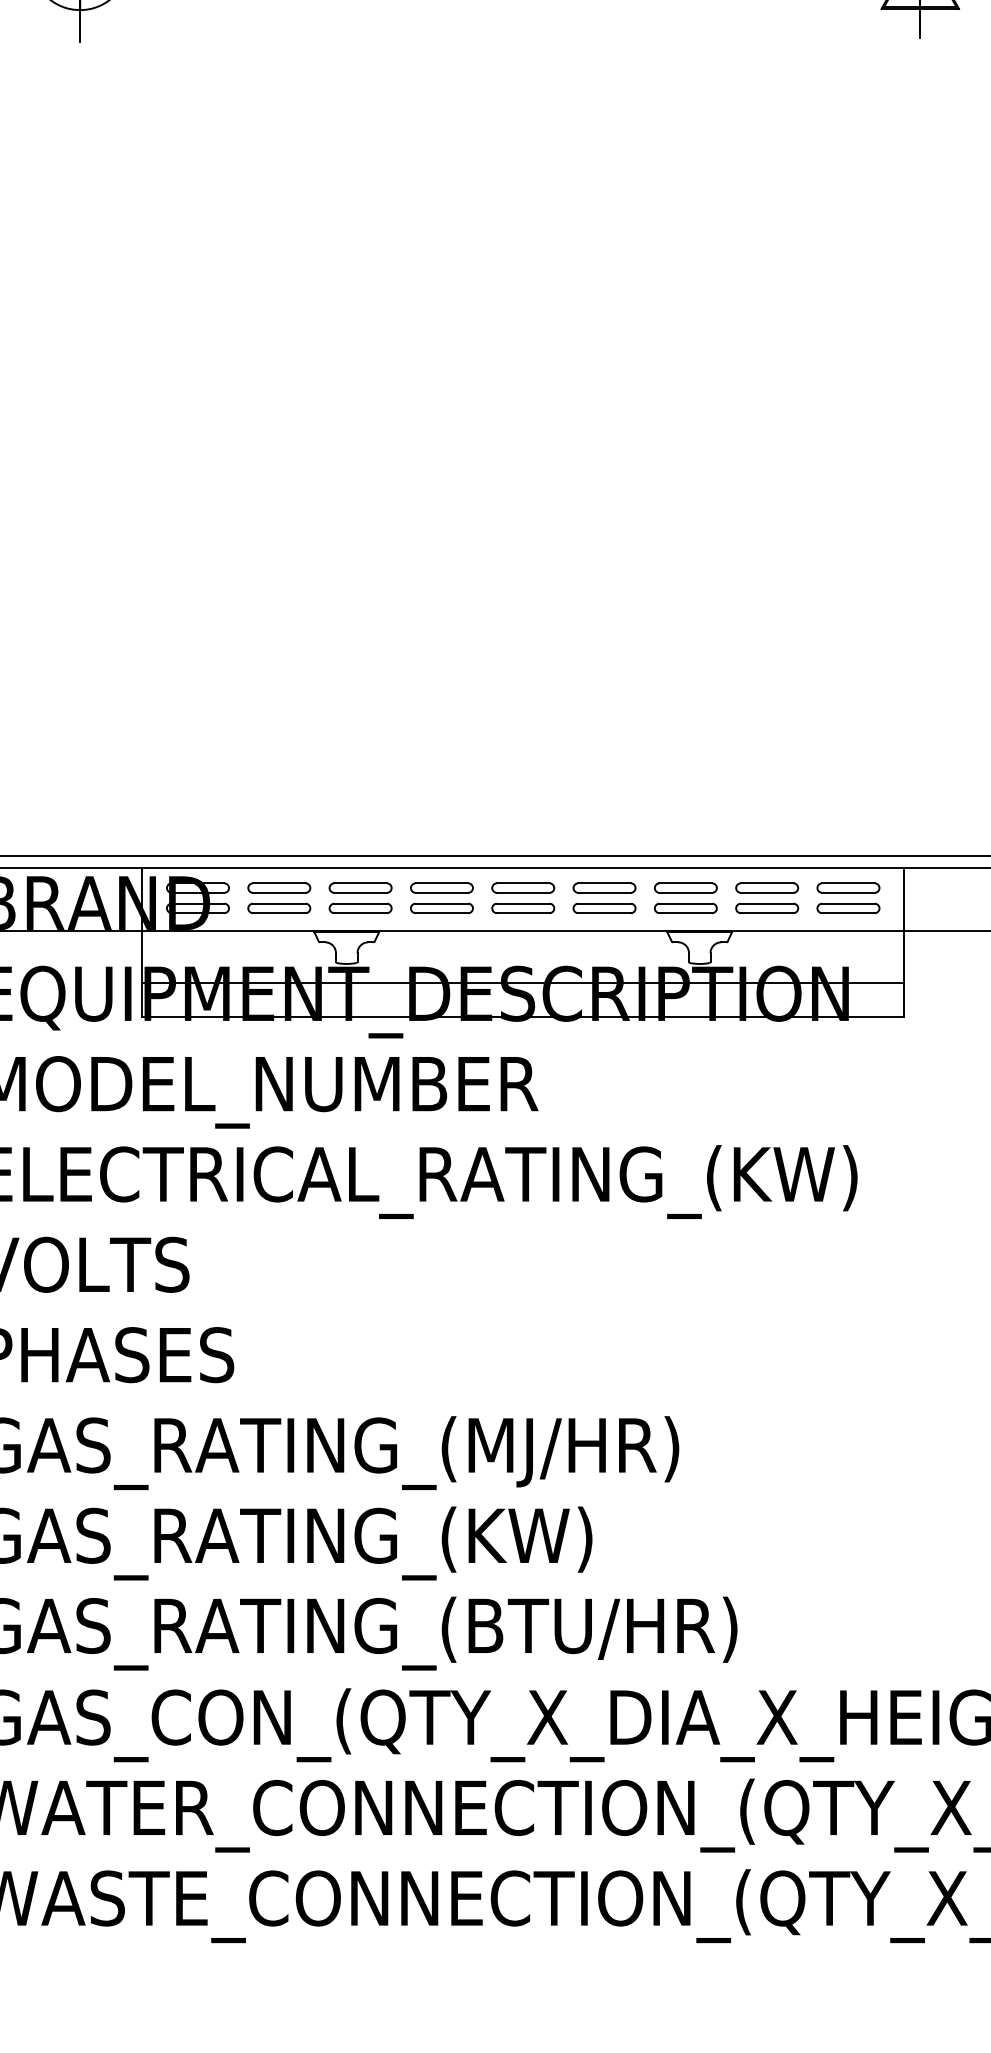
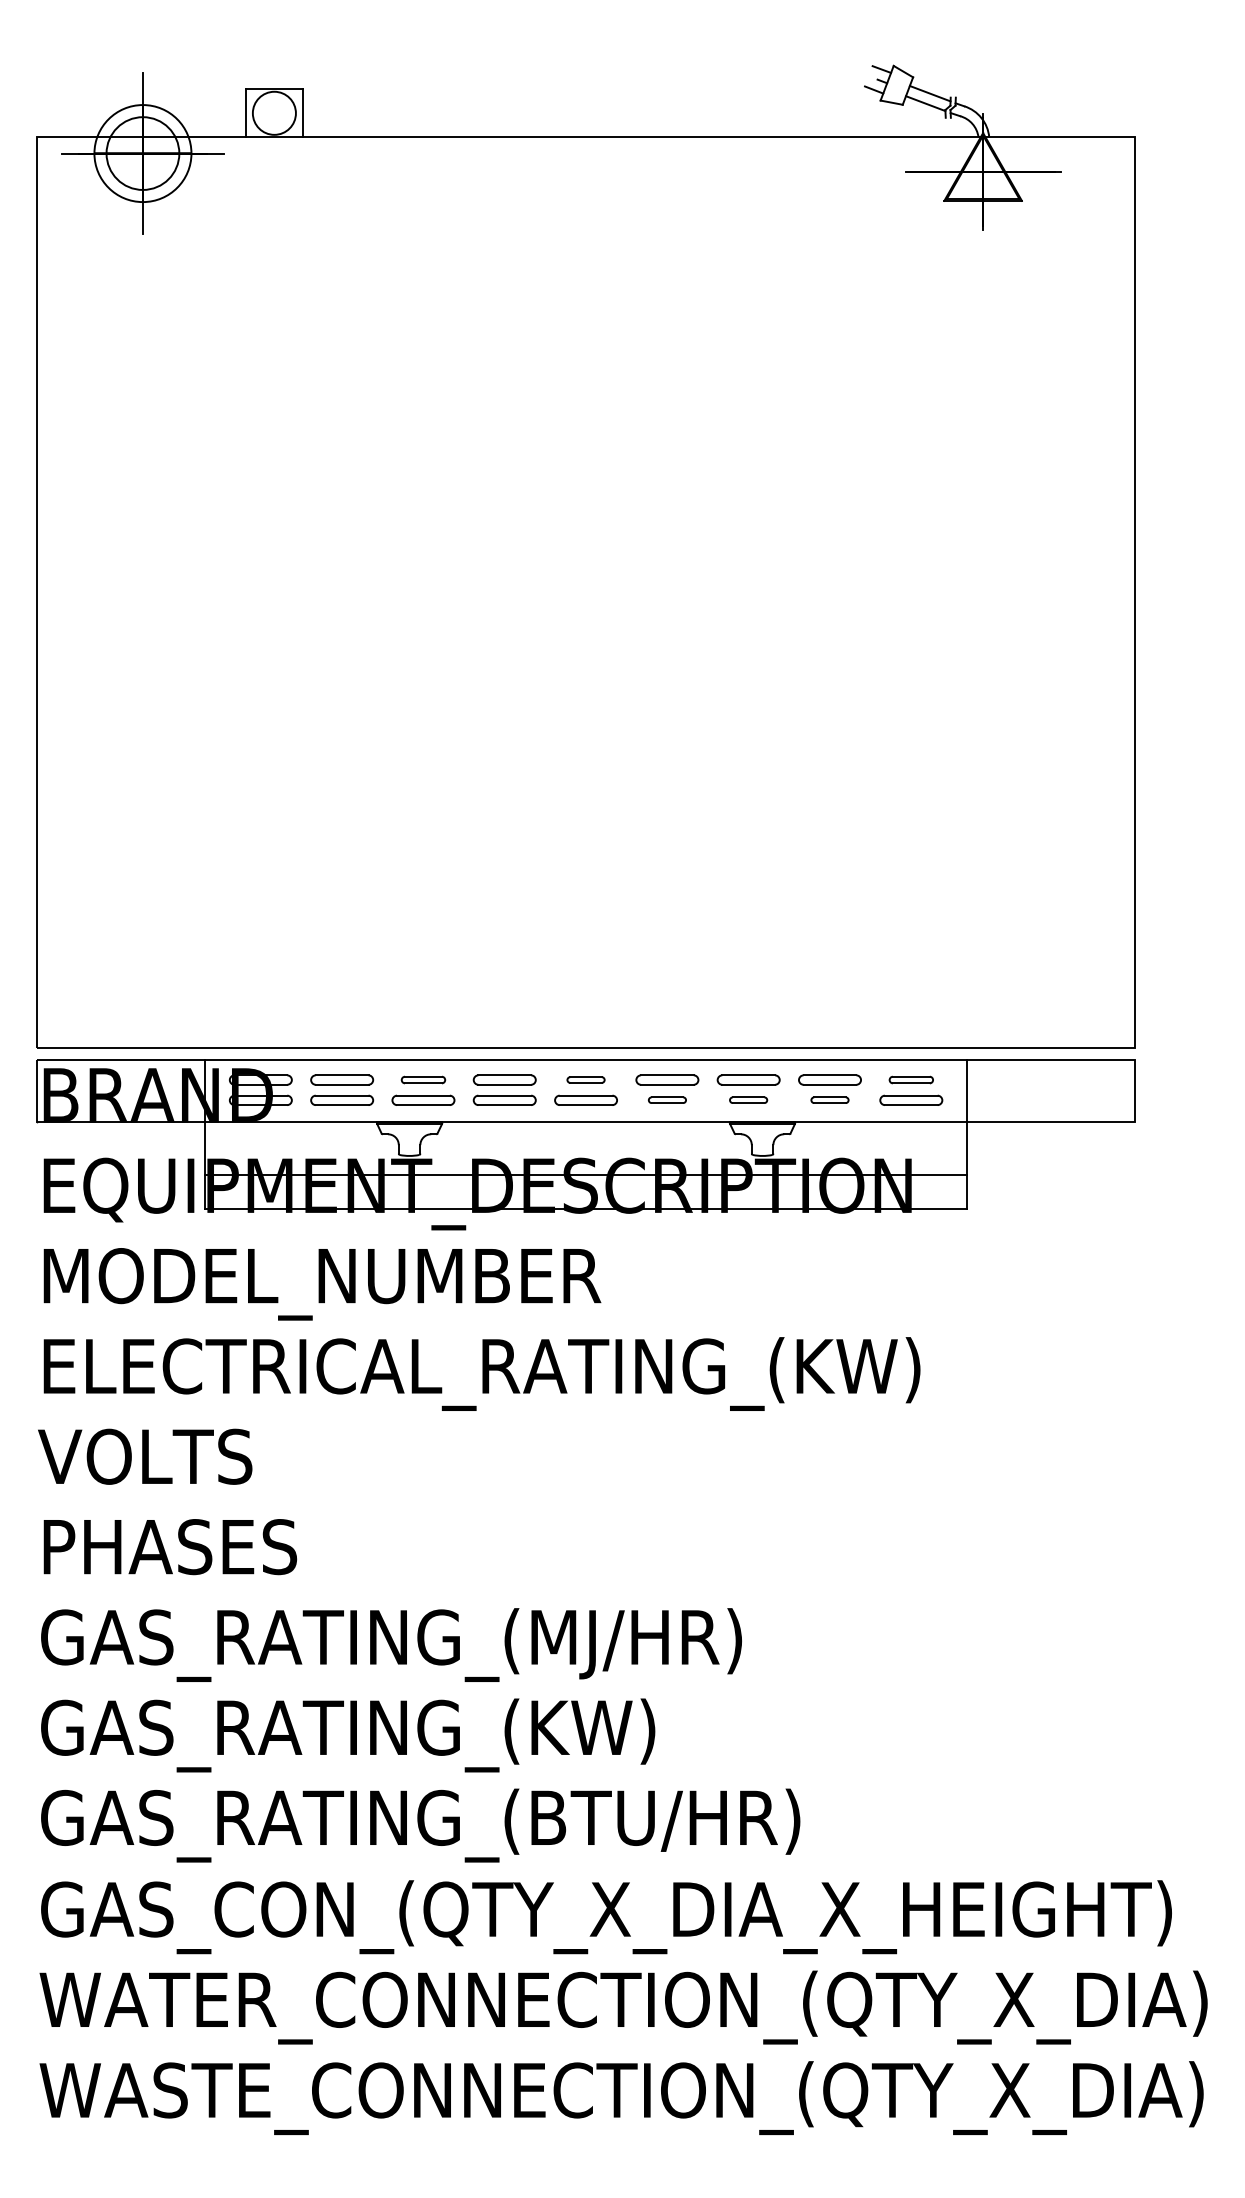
part: (360, 887) -> (423, 1079), size x0.7
part: (522, 887) -> (585, 1079), size x0.6
part: (848, 887) -> (911, 1079), size x0.7
part: (604, 907) -> (667, 1099), size x0.6
part: (685, 907) -> (748, 1099), size x0.6
part: (766, 907) -> (829, 1099), size x0.6

